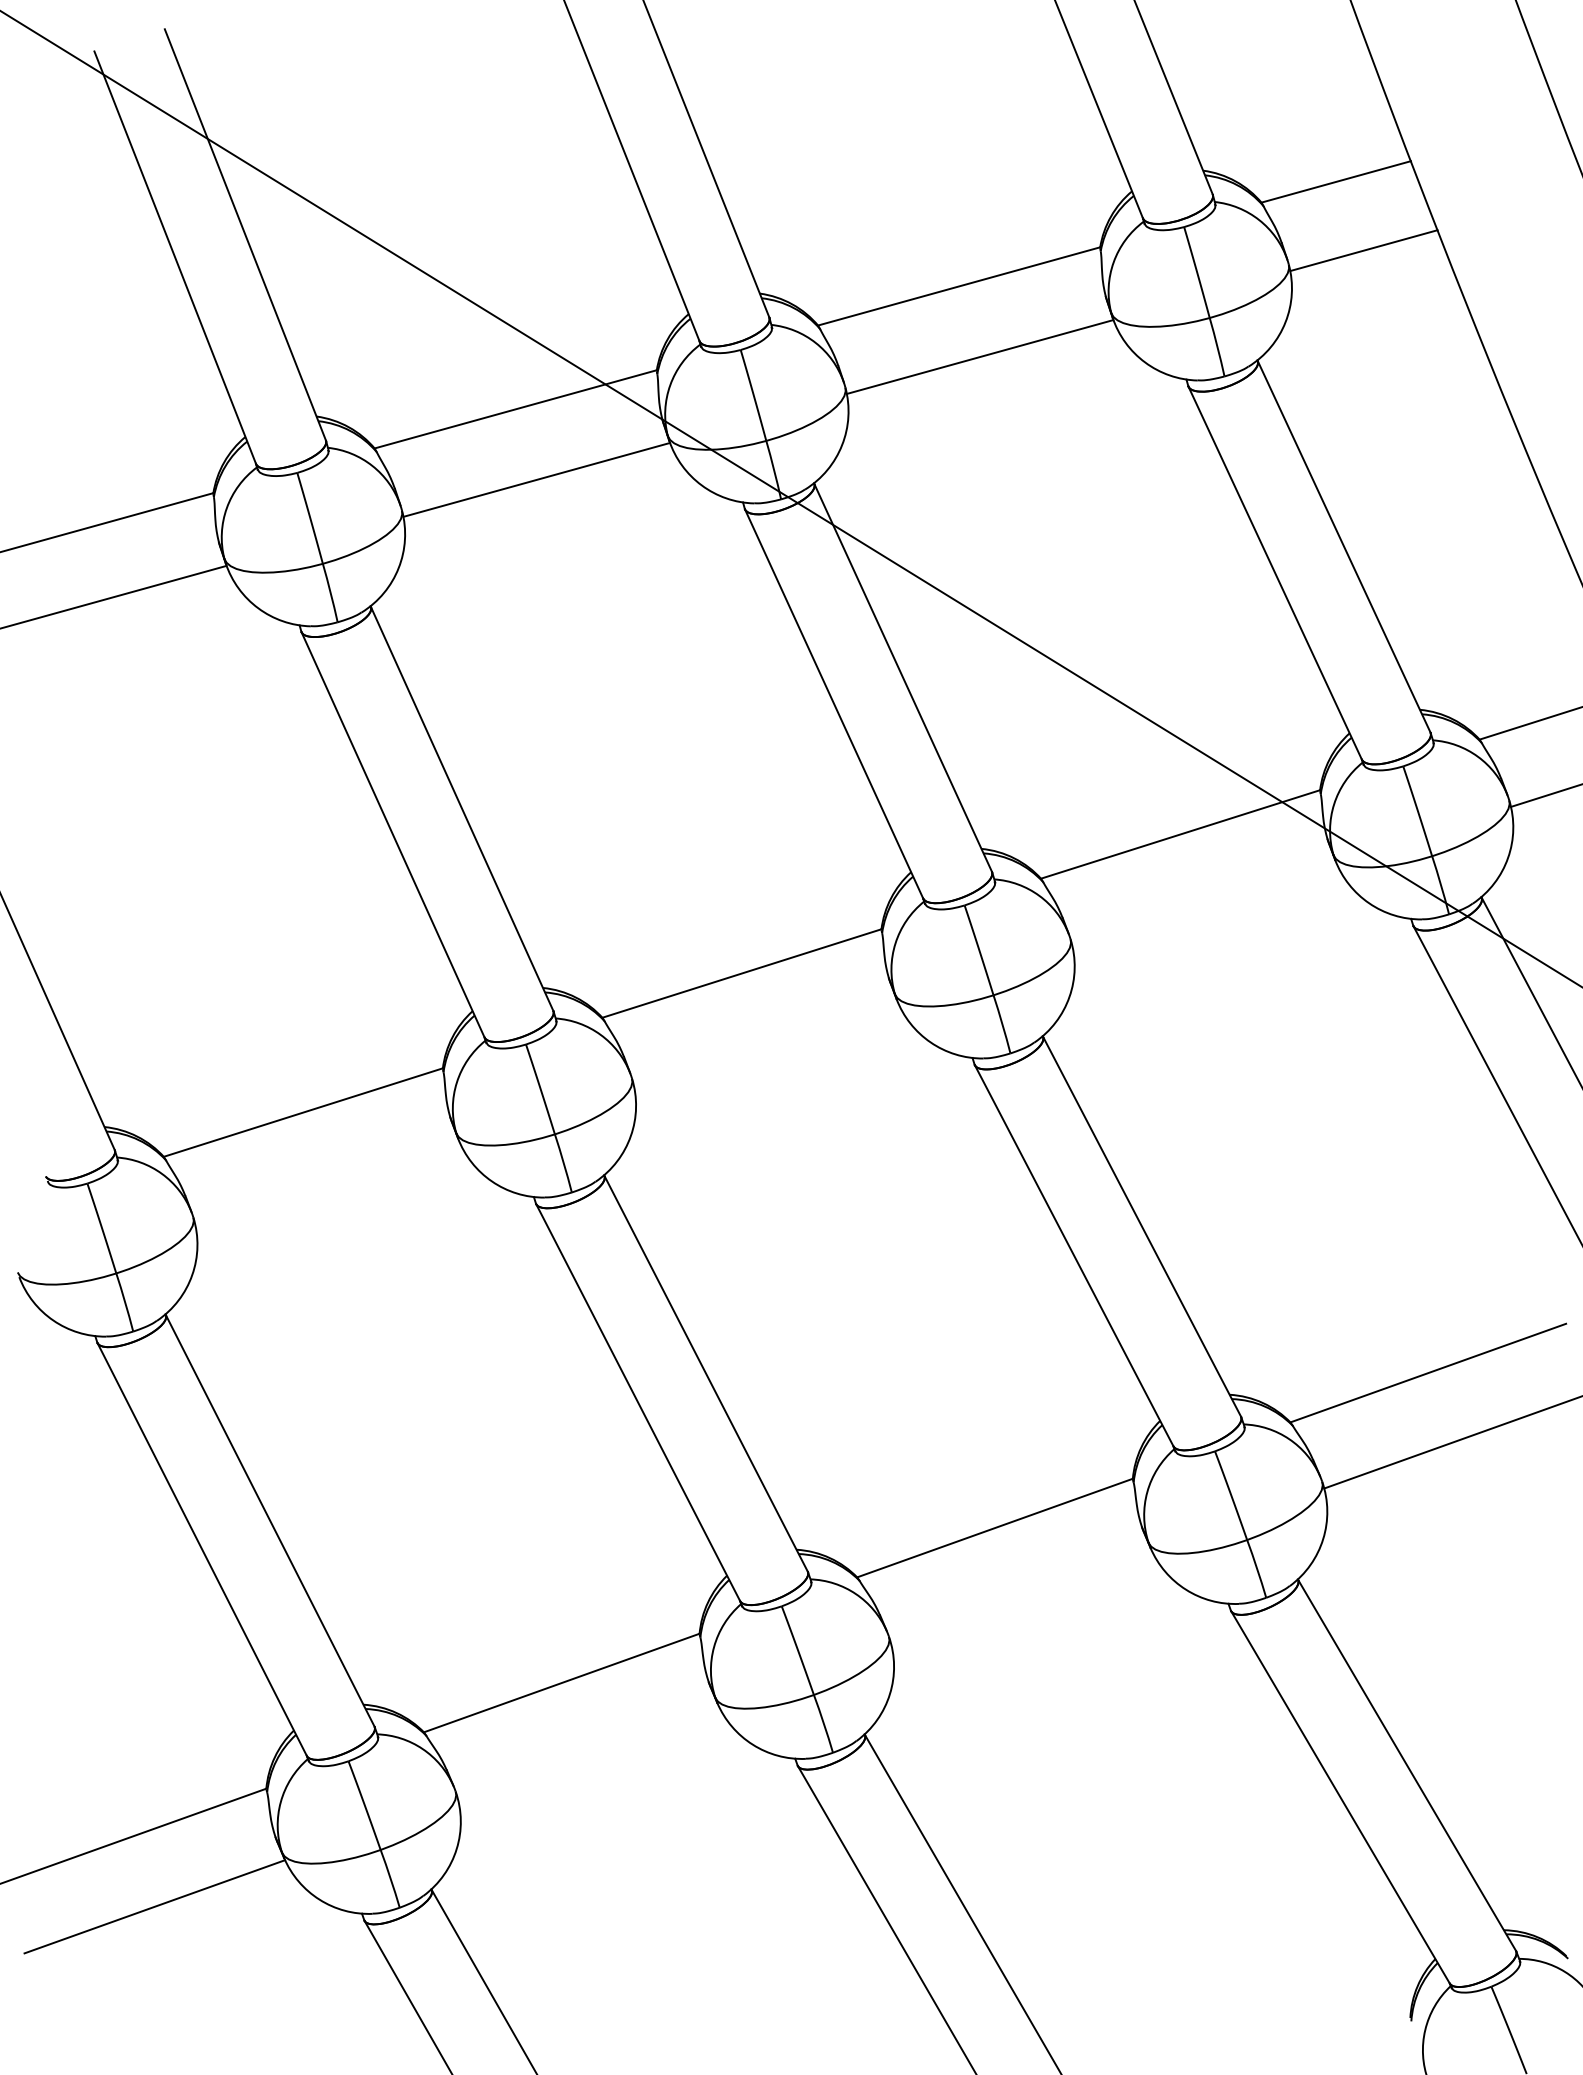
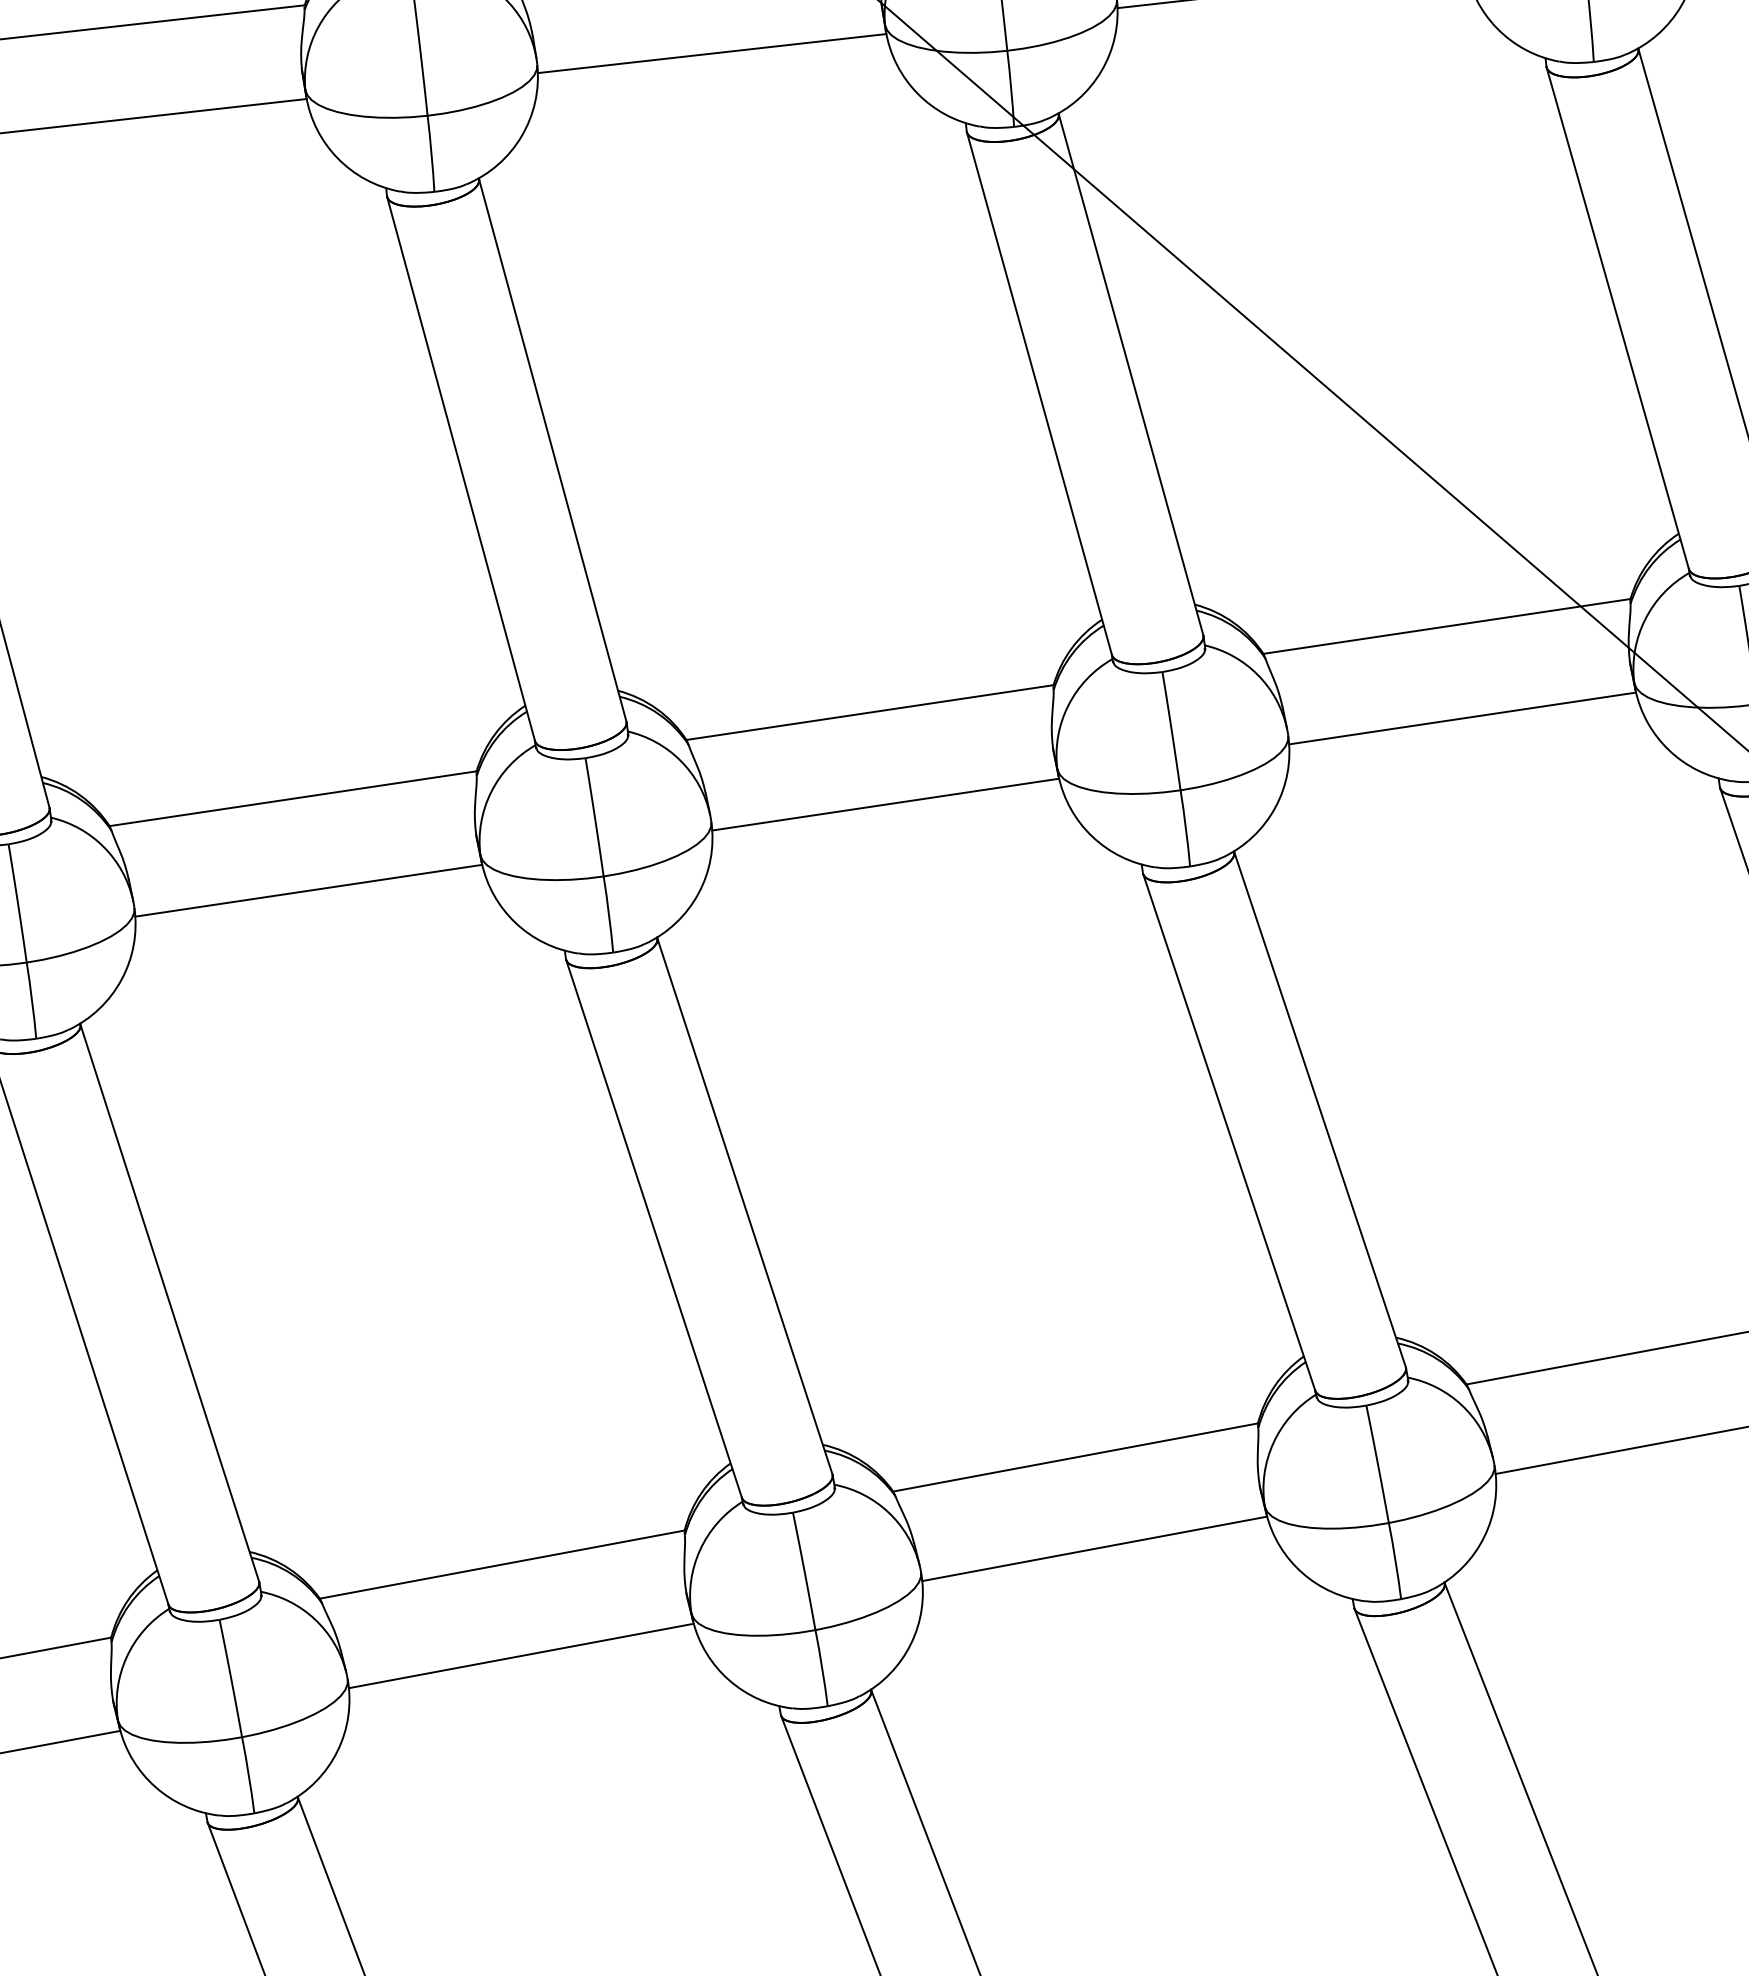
line: (1204, 903) -> (1463, 717), added
line: (765, 1043) -> (885, 804), added
line: (326, 1182) -> (308, 890), added
line: (1021, 1596) -> (1095, 1548), added
line: (587, 1751) -> (520, 1655), added

